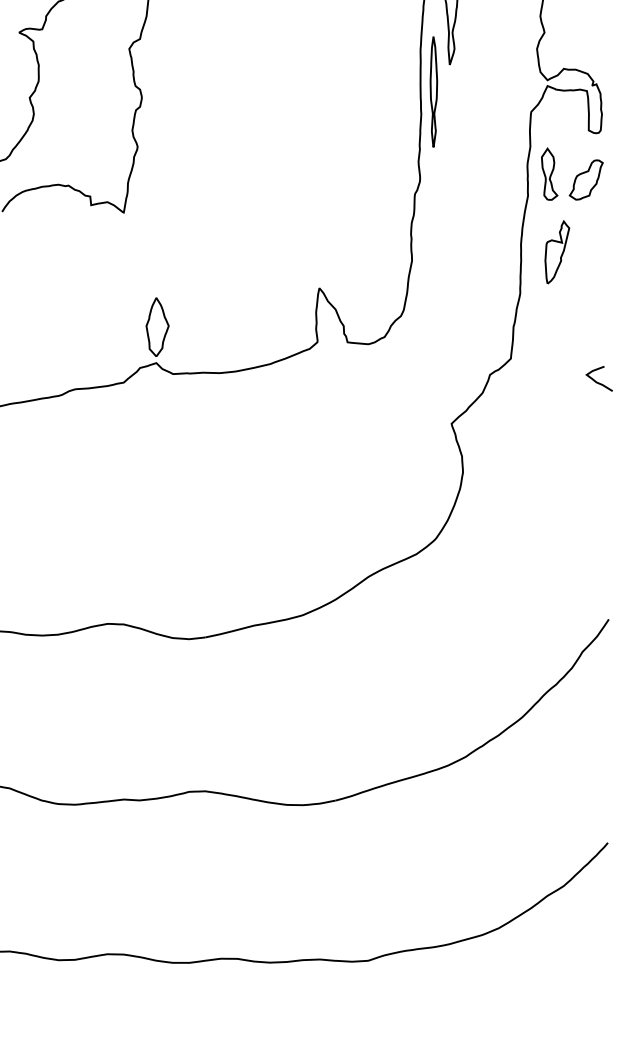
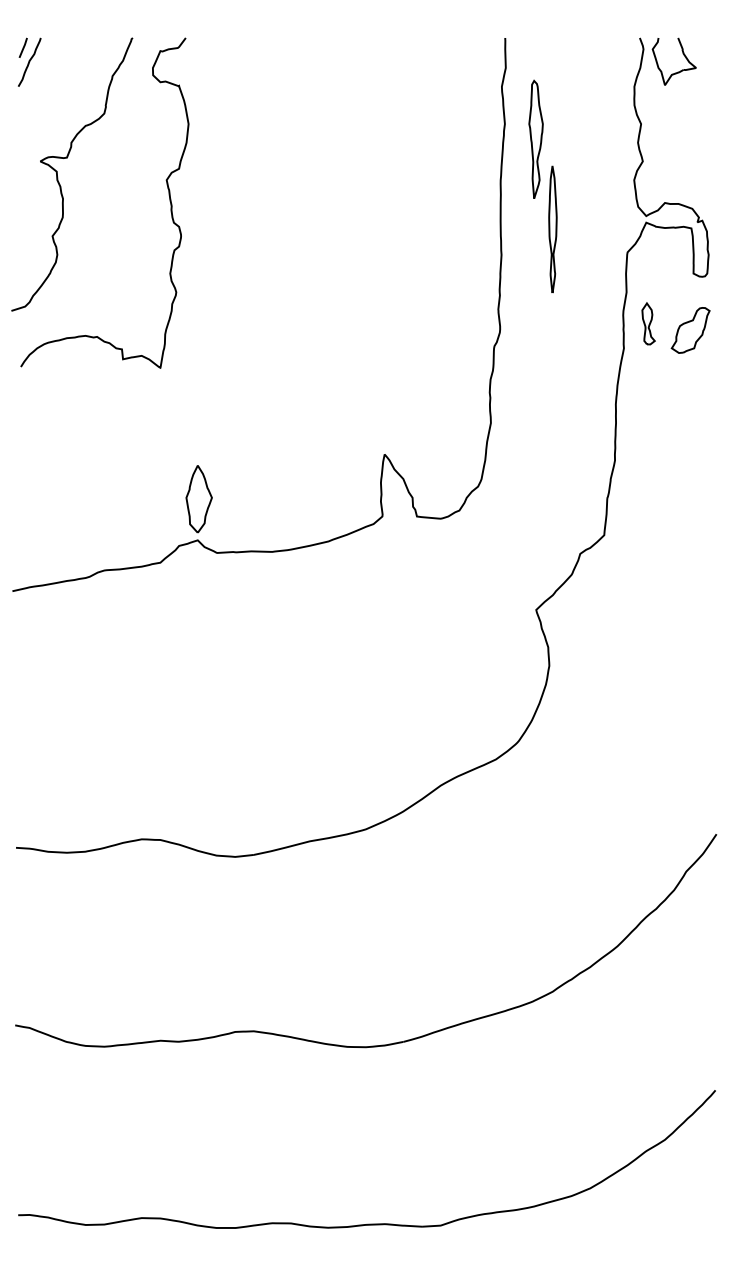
part: (433, 91) -> (552, 229), moved
part: (549, 173) -> (648, 323), size x0.7
part: (557, 251) -> (657, 412), removed
curve: (599, 382) -> (705, 562), removed

